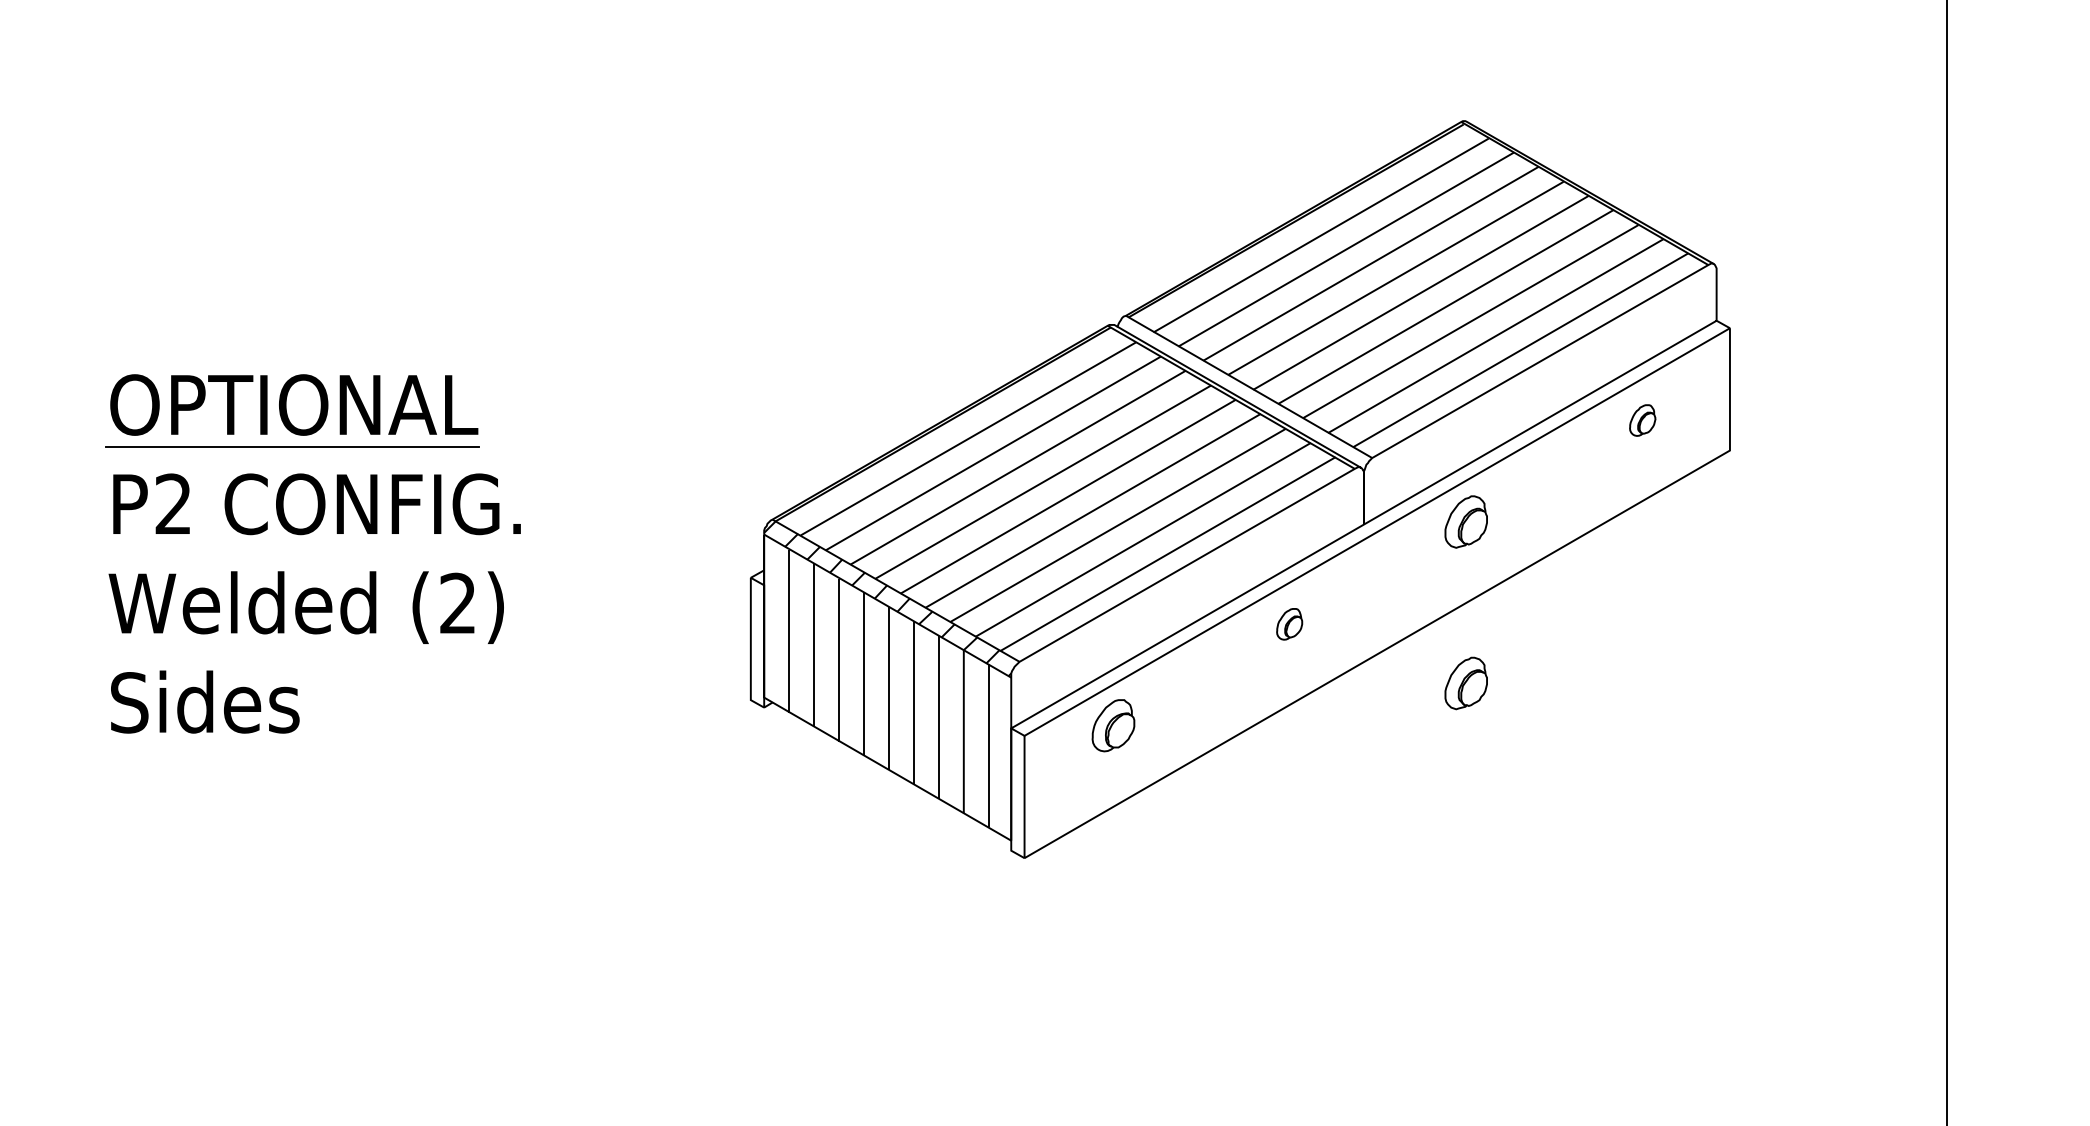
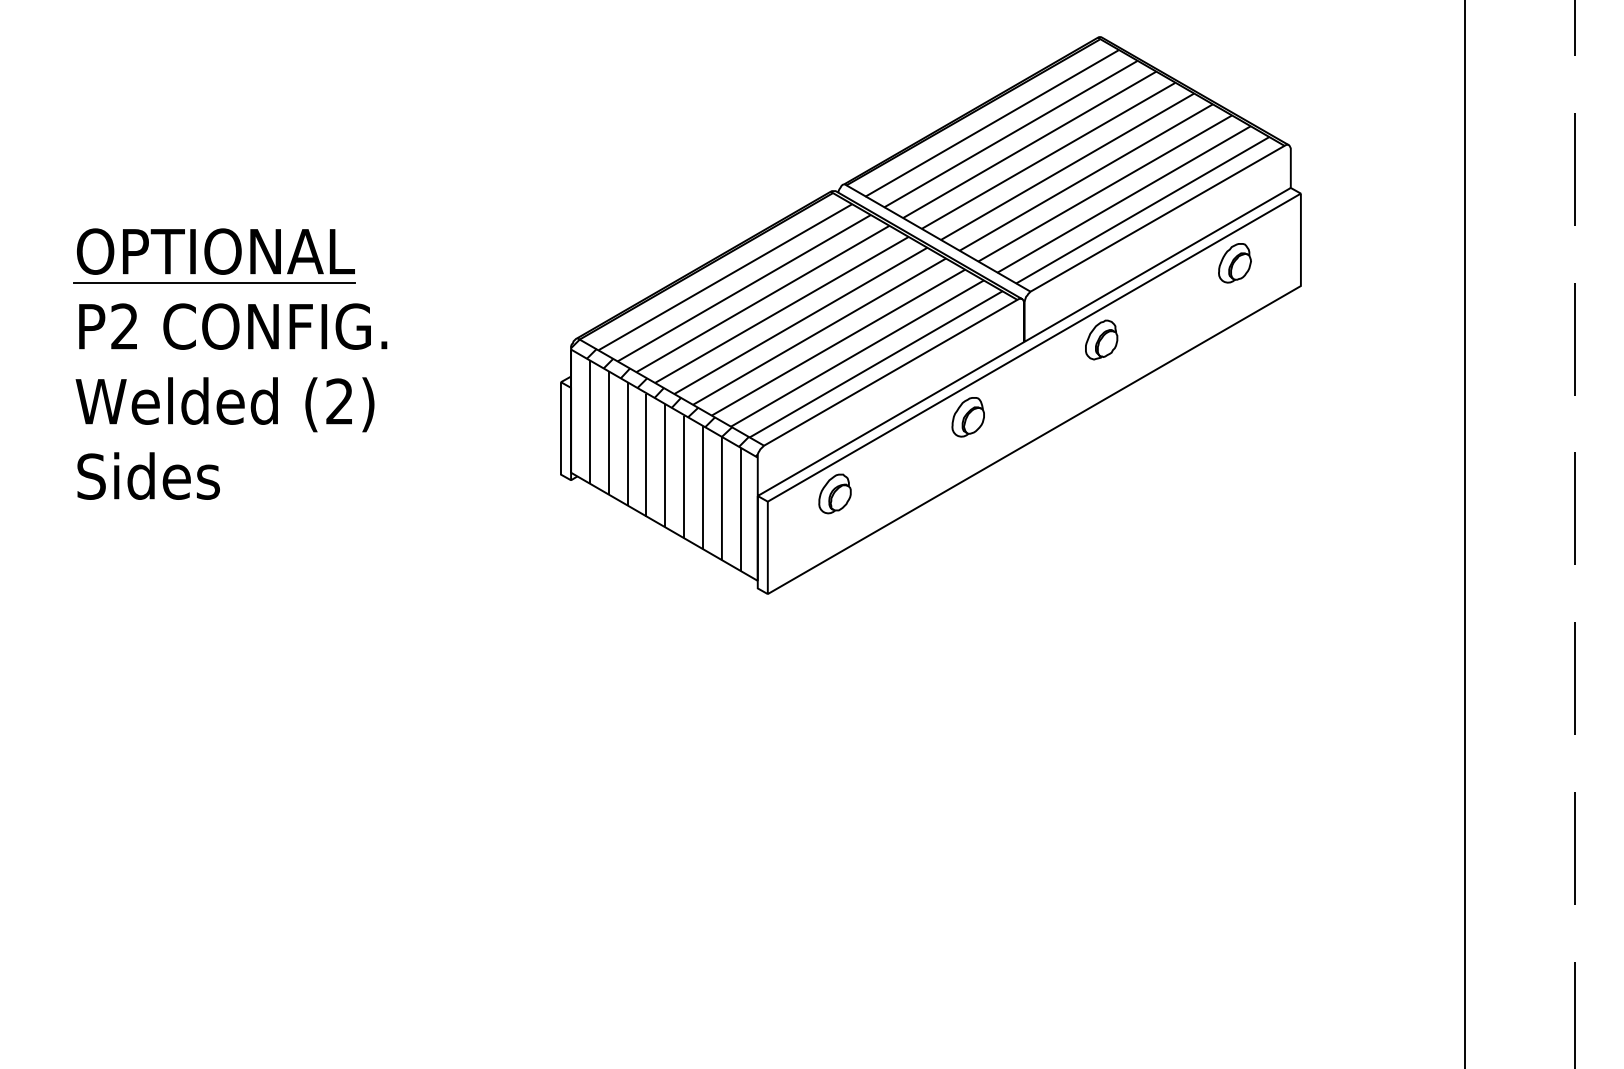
part: (1642, 420) -> (1234, 263), size x1.67
part: (1288, 624) -> (967, 417), size x1.67
part: (1466, 682) -> (1101, 461), removed

